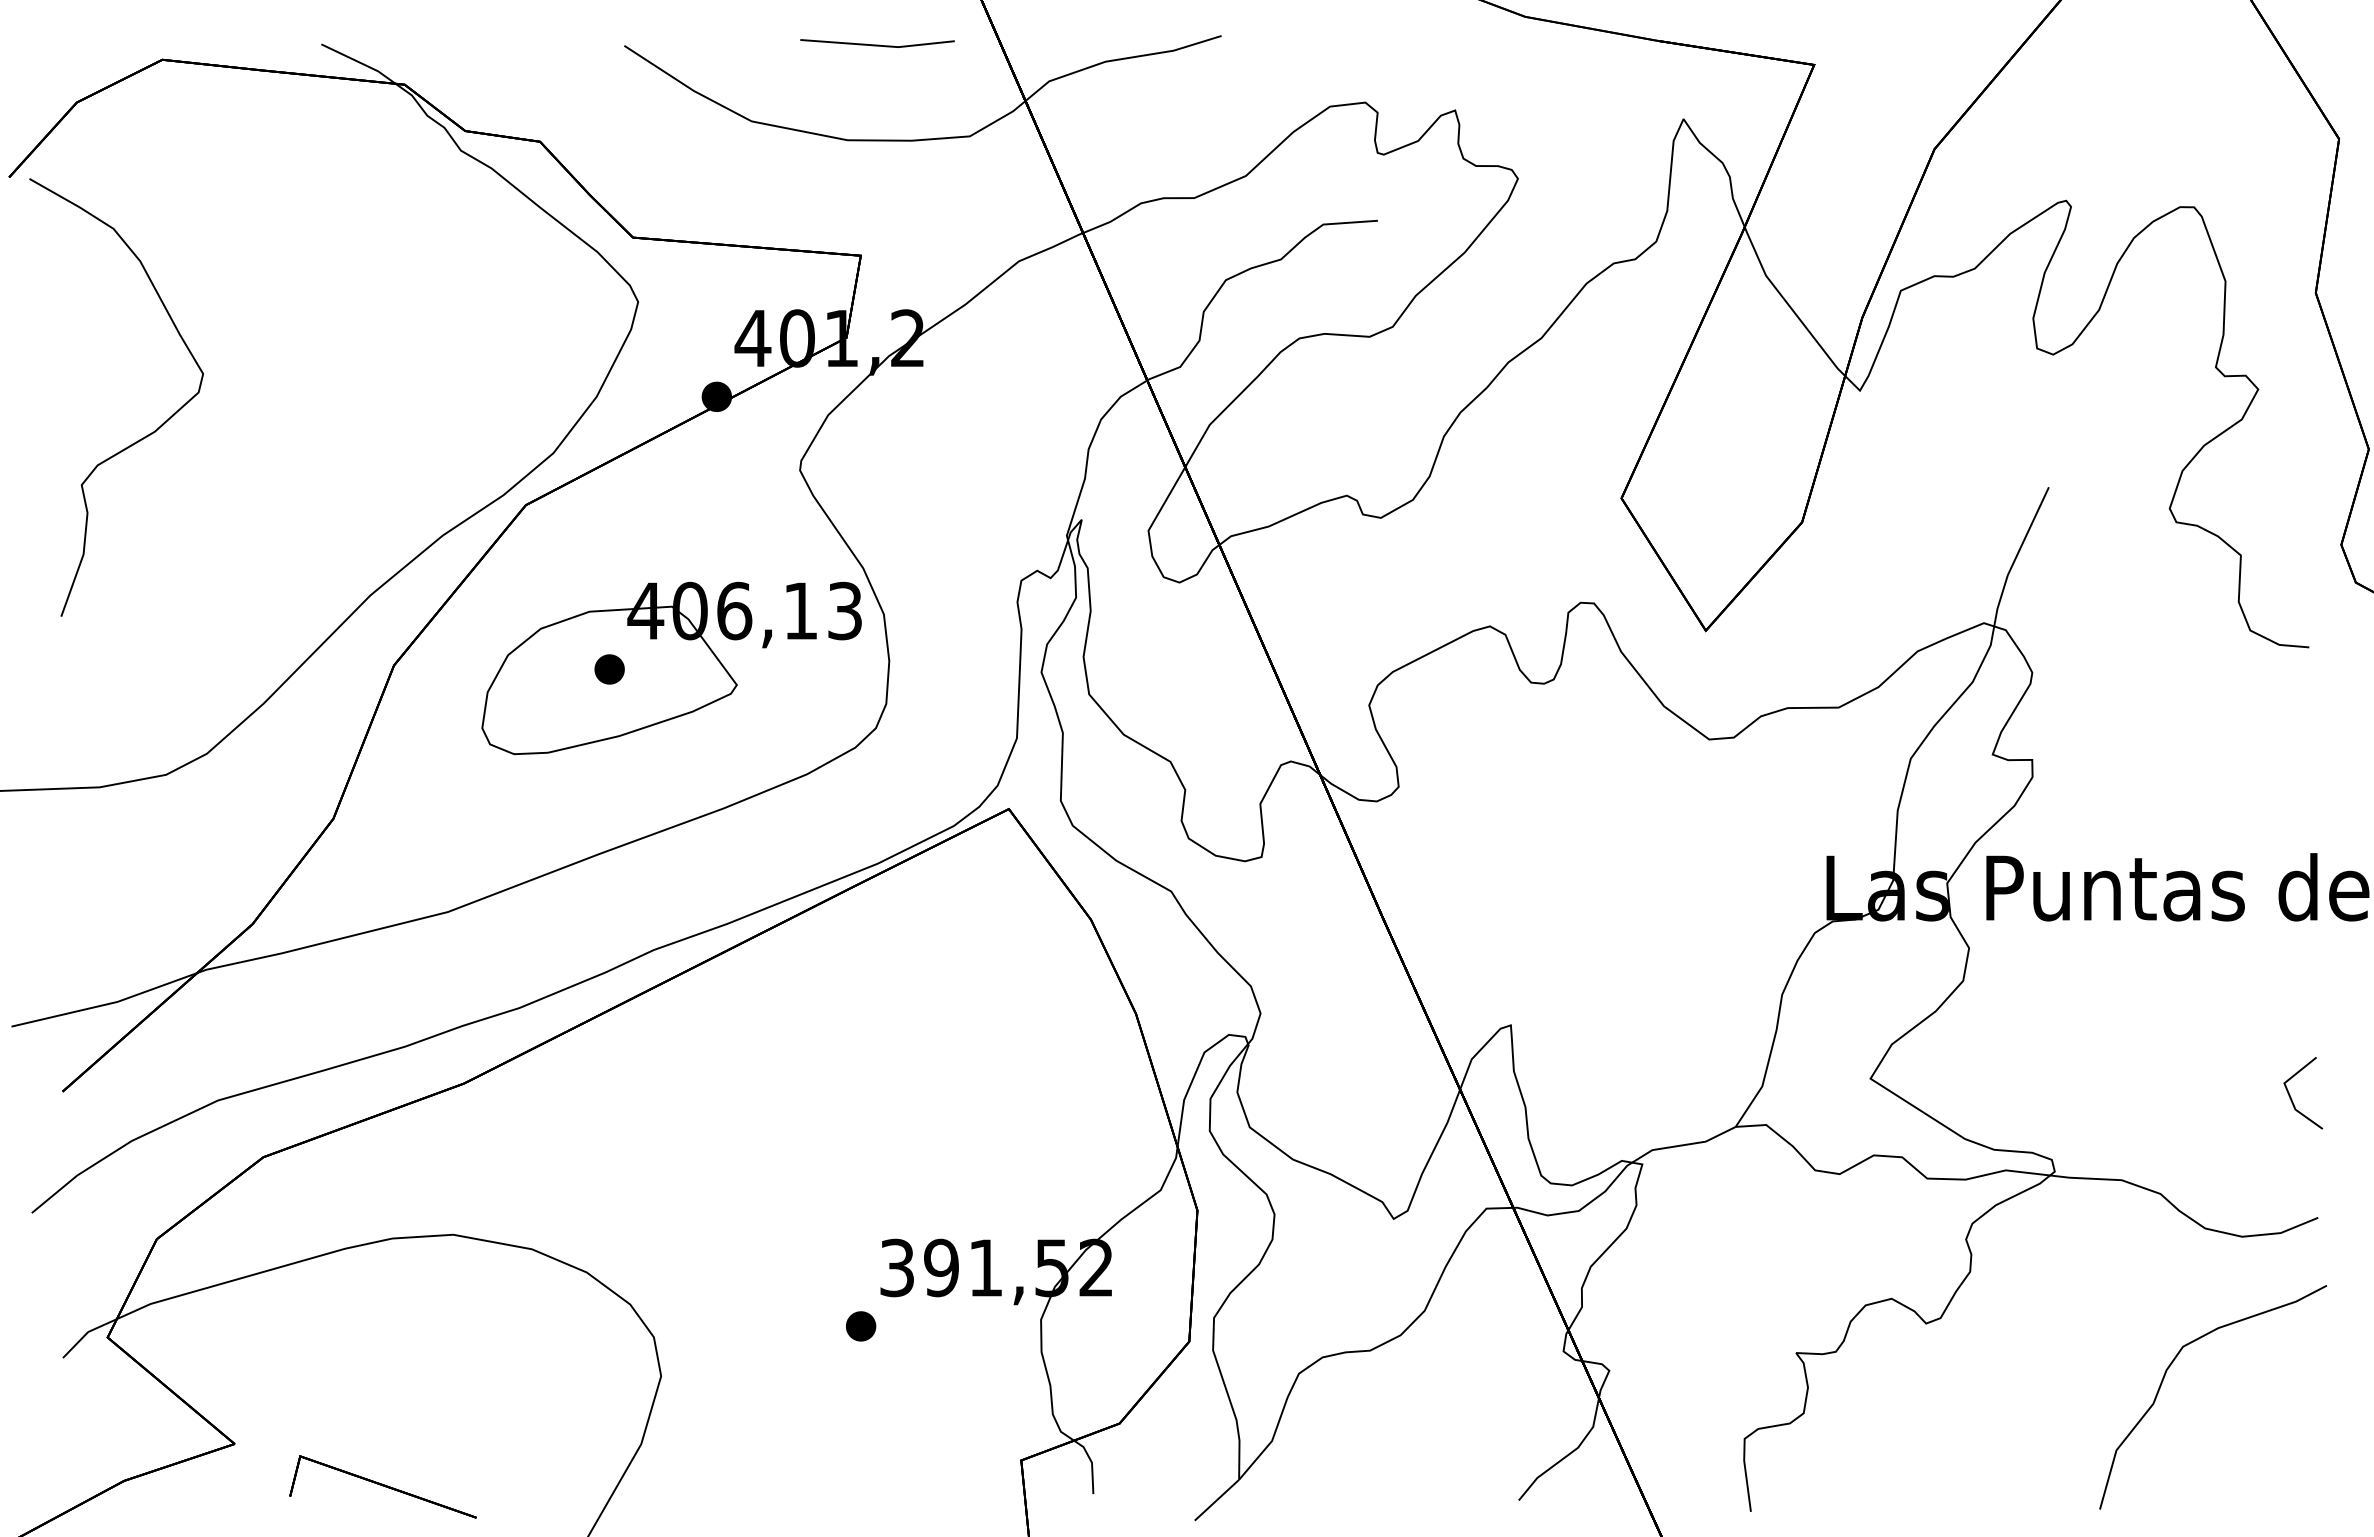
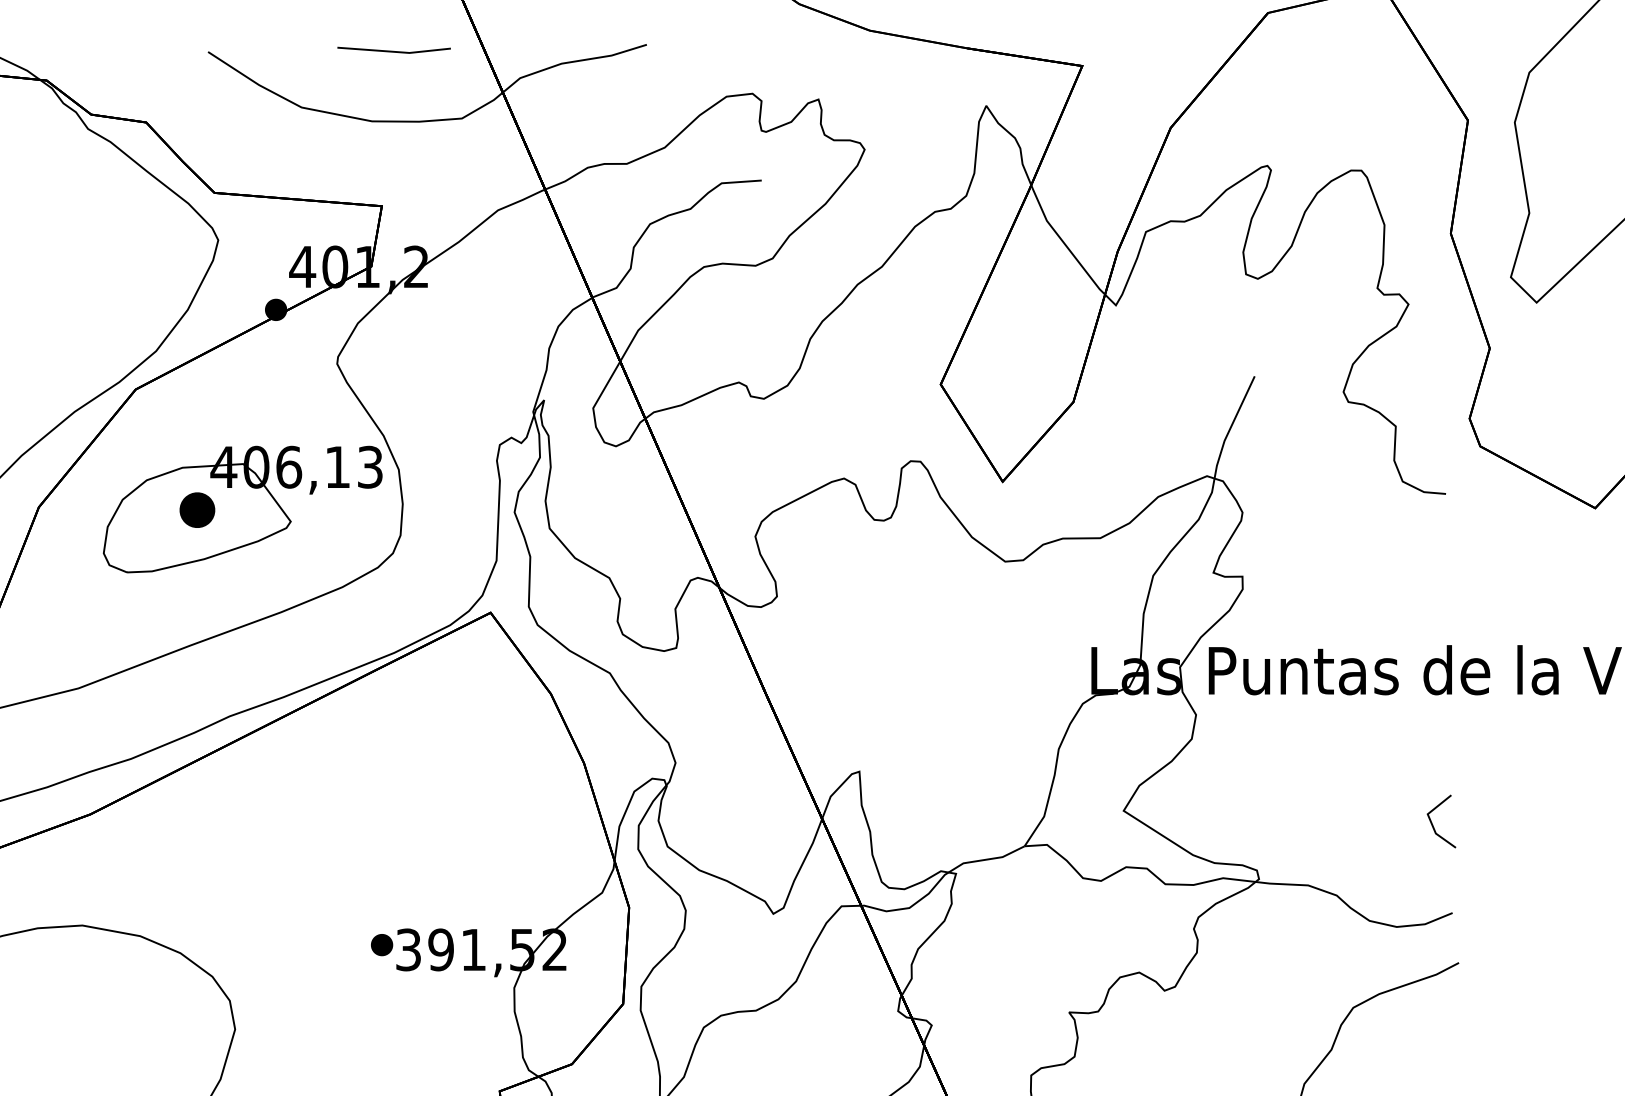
part: (609, 669) -> (197, 510), size x1.6
part: (861, 1326) -> (382, 945), moved

